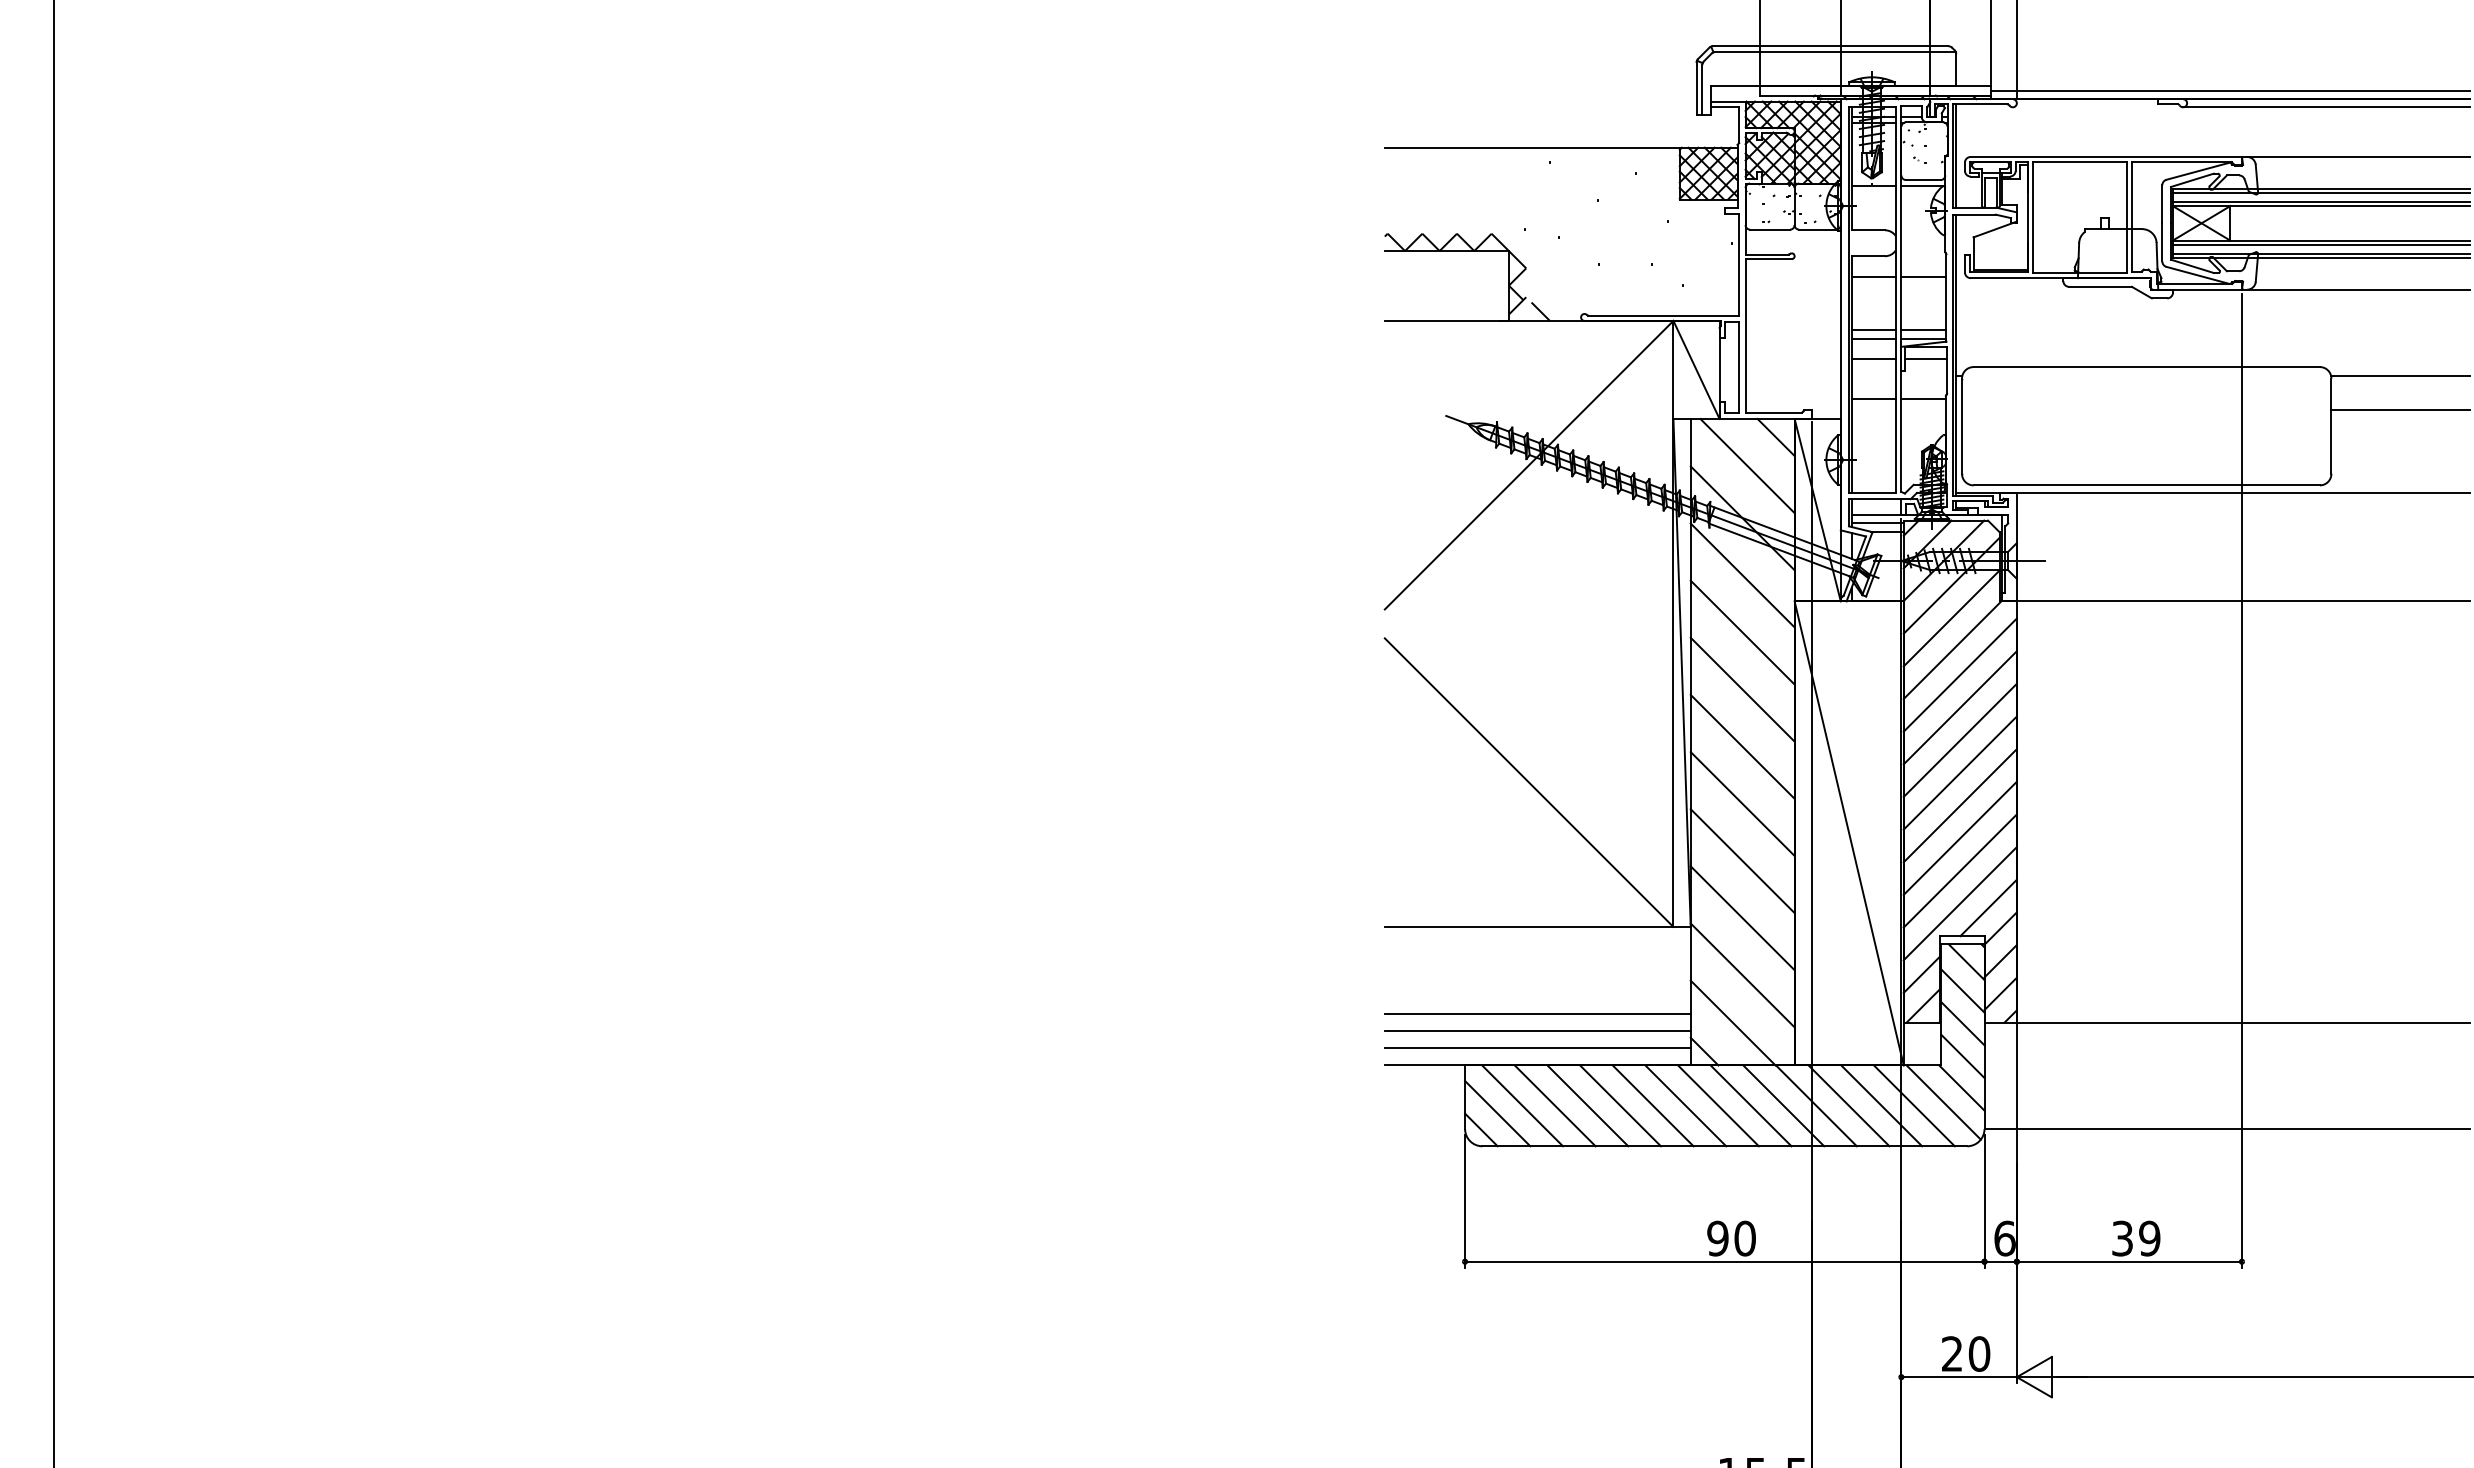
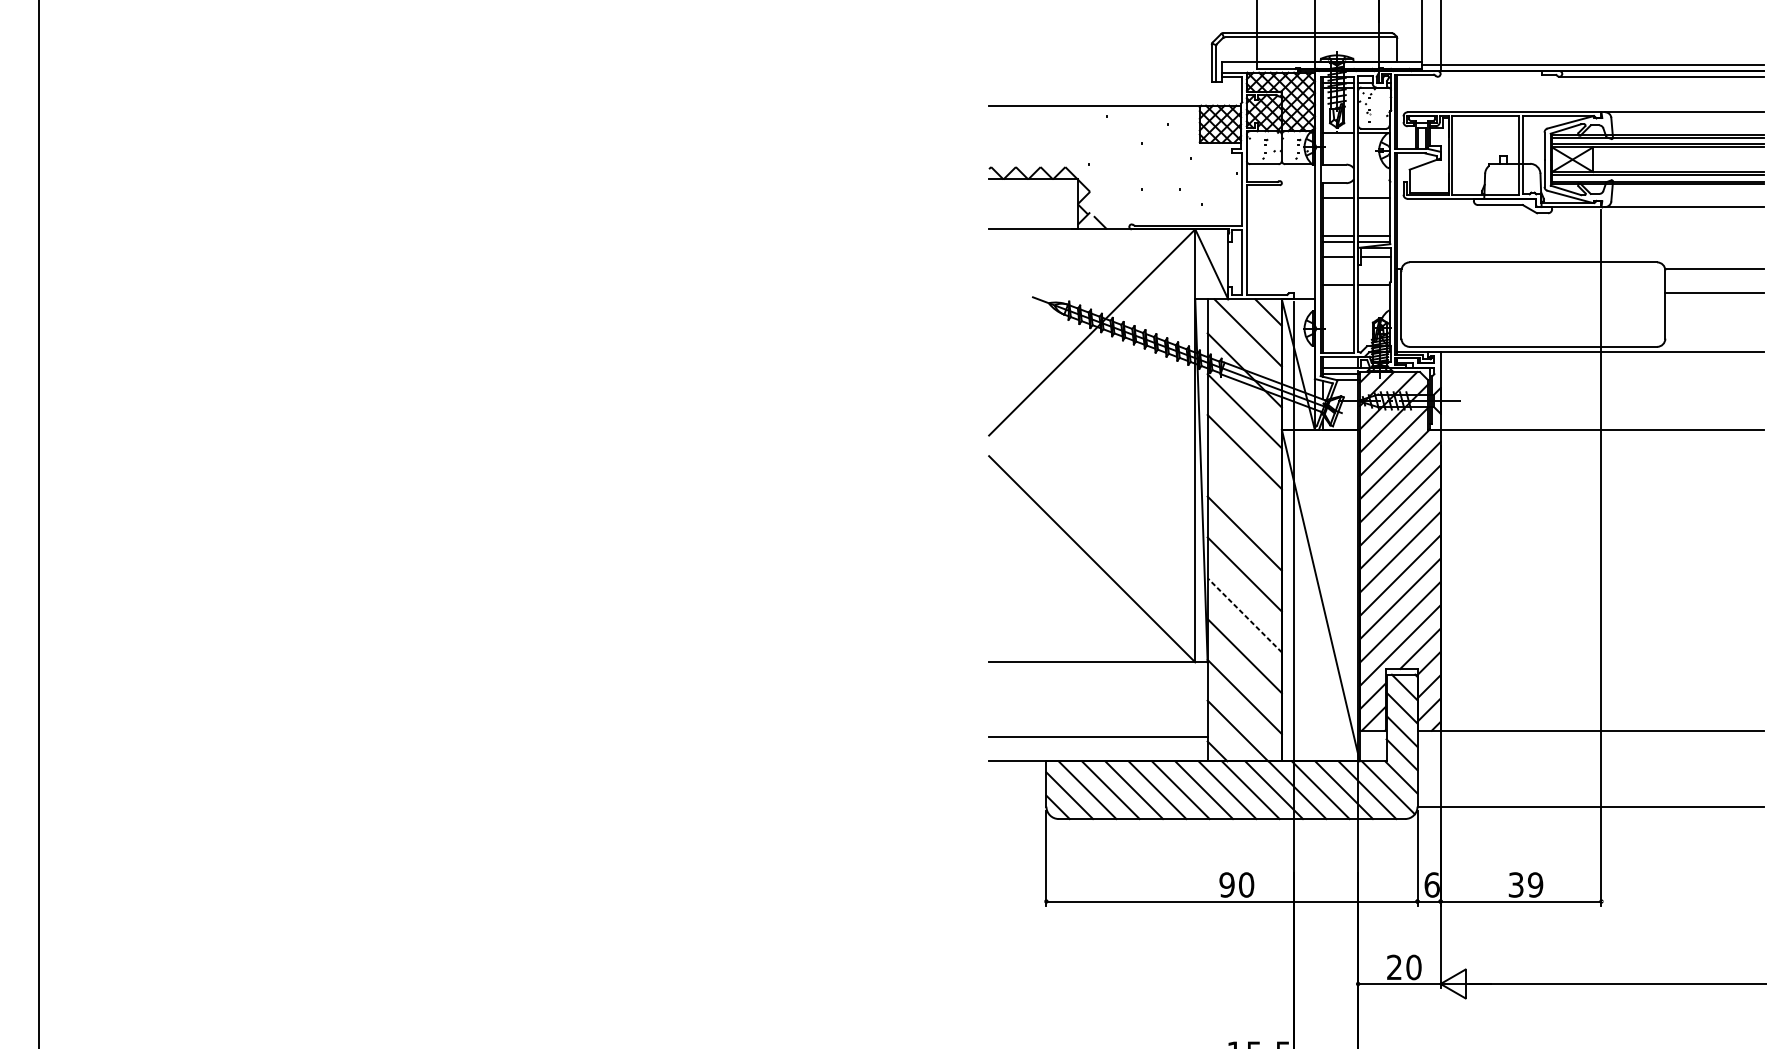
line: (1742, 689) -> (1244, 492), removed
line: (1742, 860) -> (1244, 614), solid -> dashed
line: (1537, 1013) -> (1098, 724), removed
line: (1537, 1048) -> (1098, 749), removed

